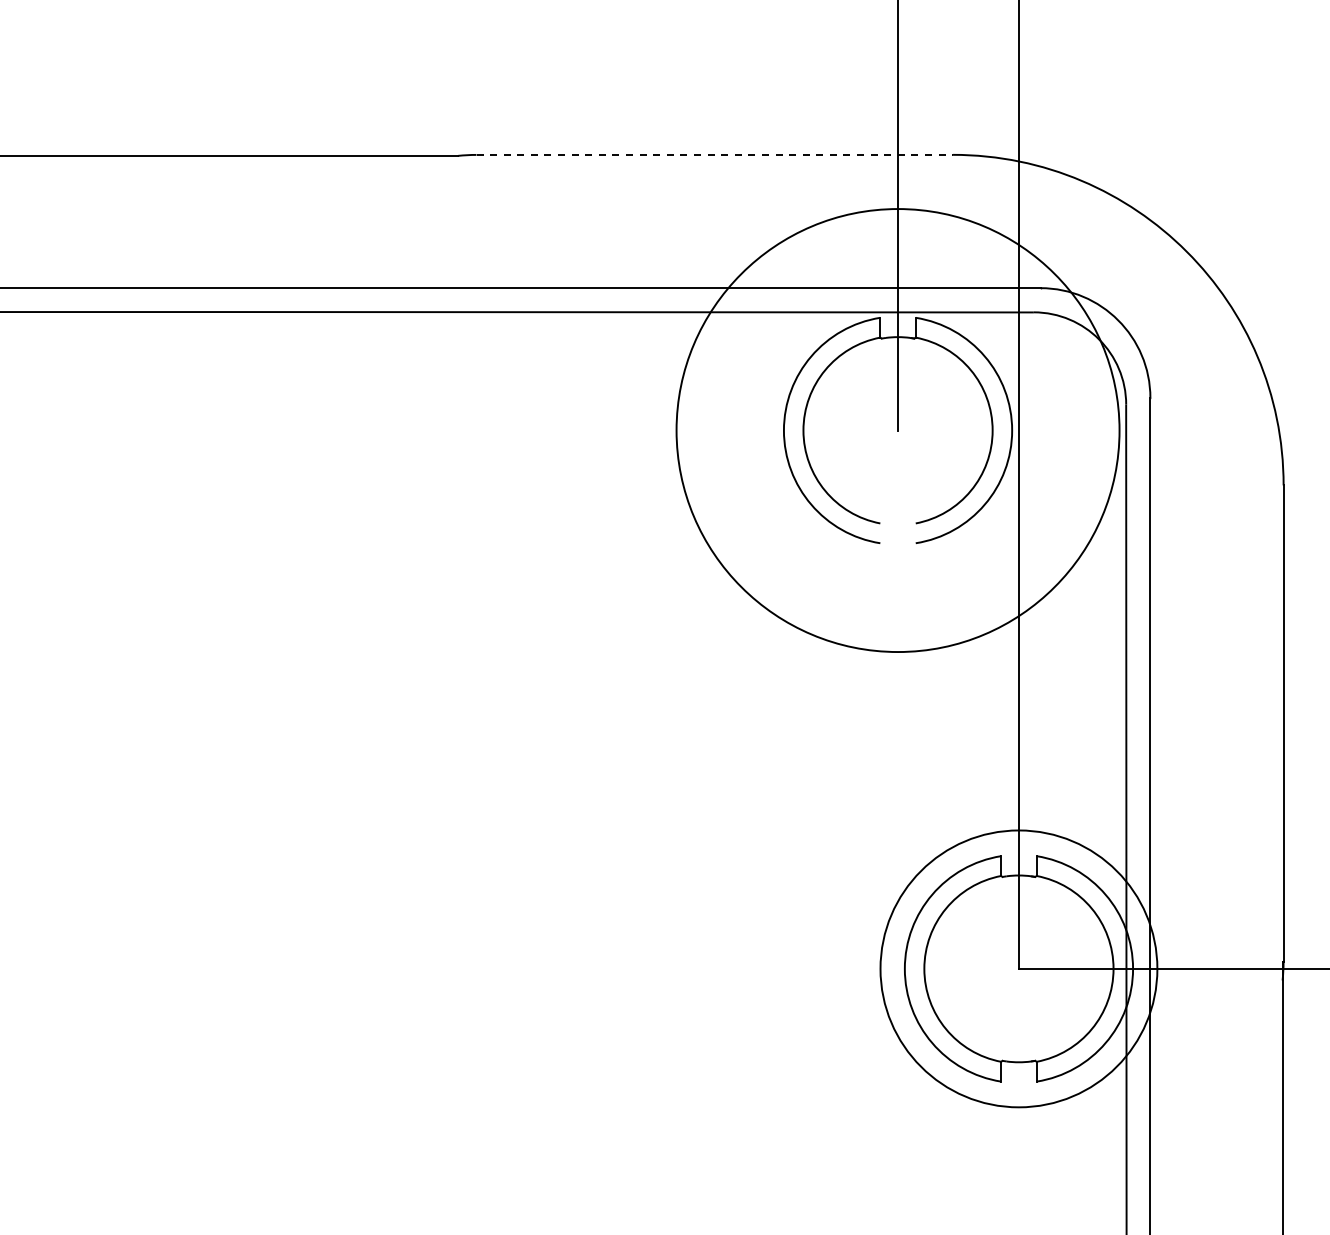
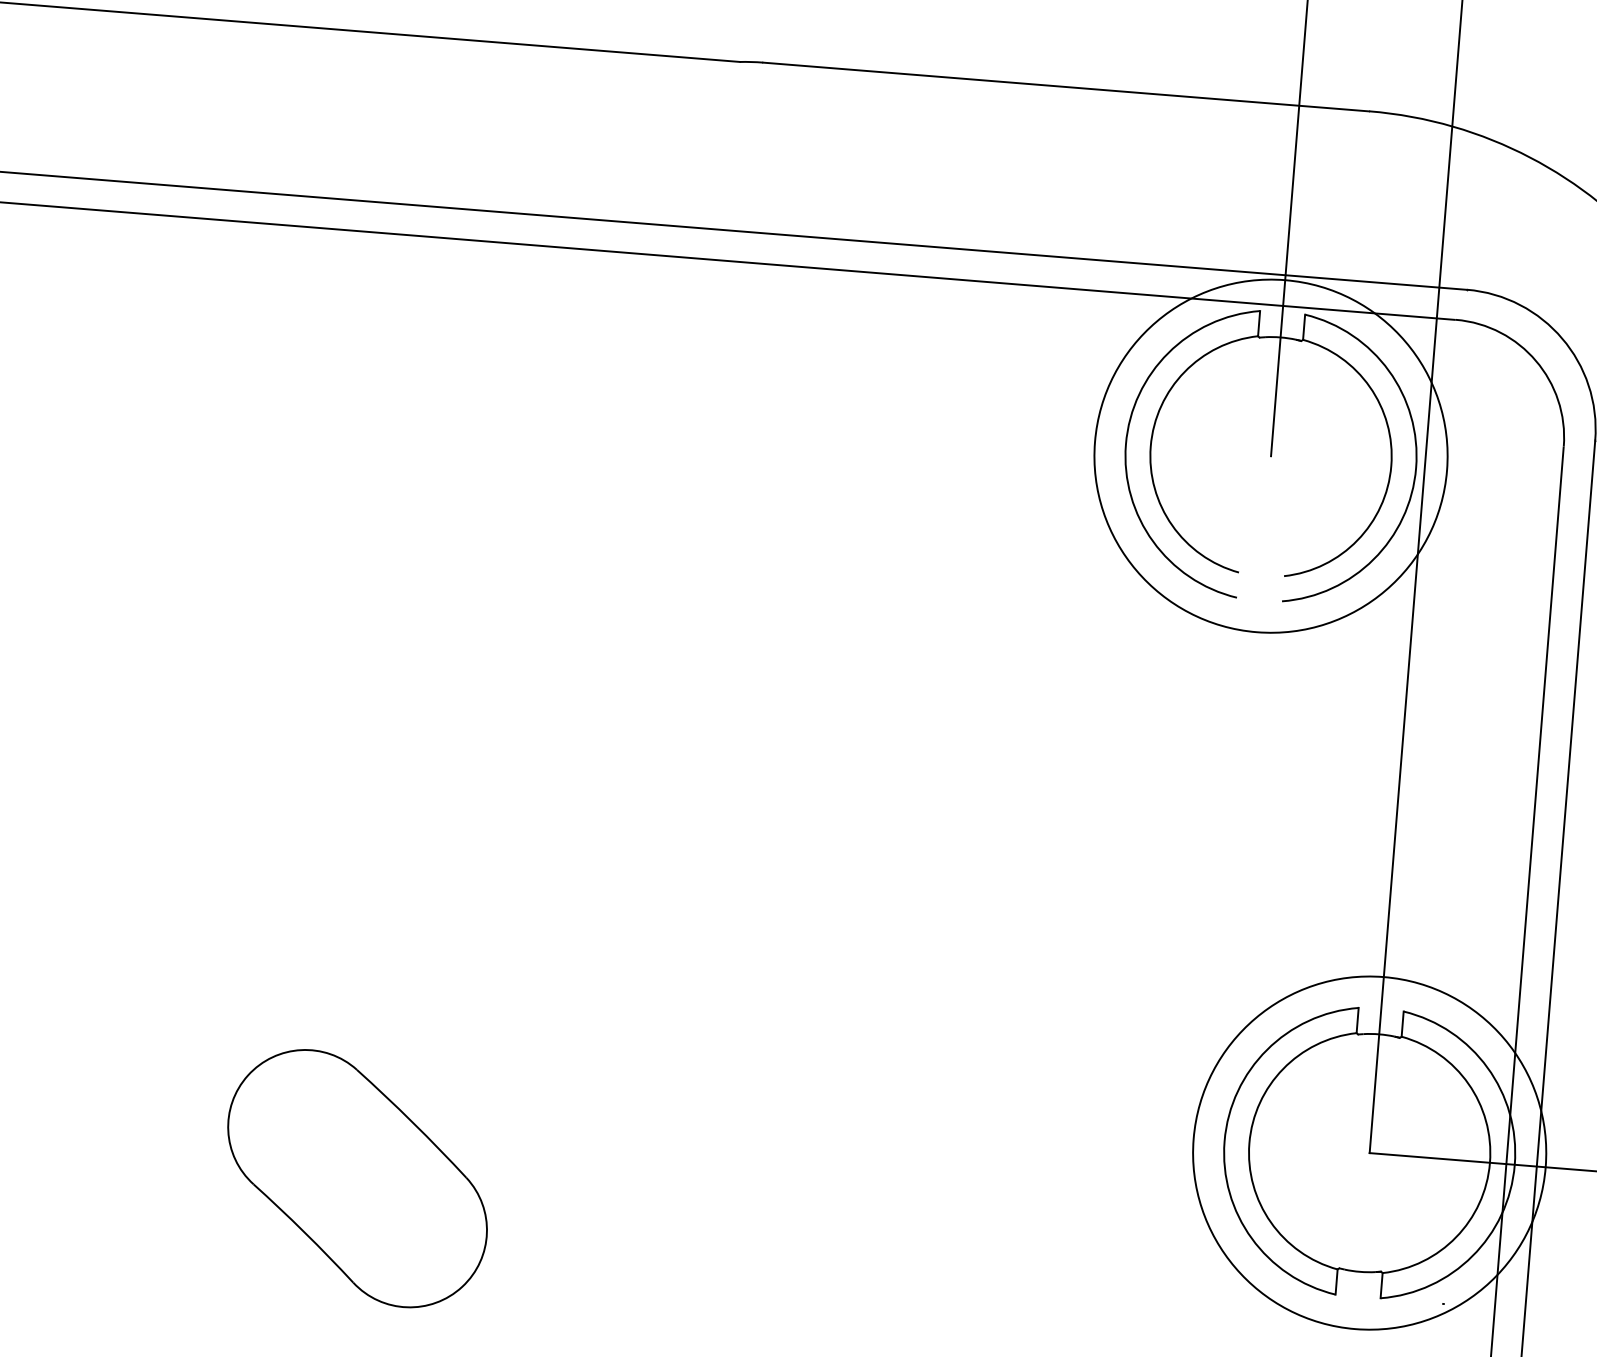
line: (715, 154) -> (1067, 86), dashed -> solid
circle: (897, 430) -> (1270, 456), size x0.62
part: (229, 1052) -> (357, 1178), added

